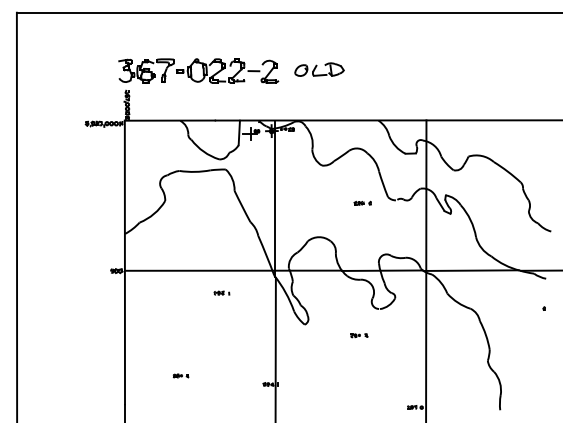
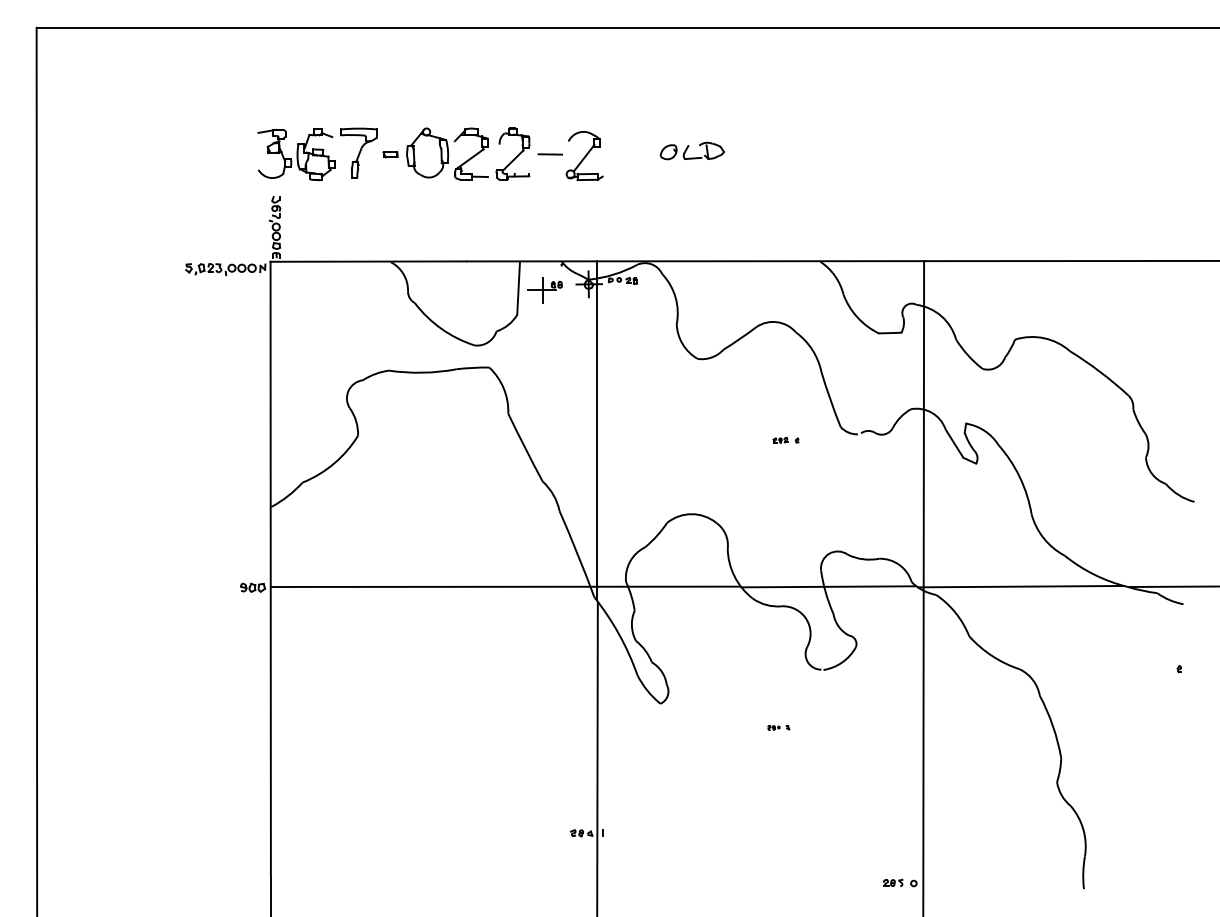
part: (319, 69) -> (692, 150), size x0.6
part: (362, 202) -> (785, 438), size x0.7
part: (221, 292) -> (479, 634), removed
part: (359, 335) -> (779, 727), size x0.6
part: (180, 375) -> (391, 813), removed

